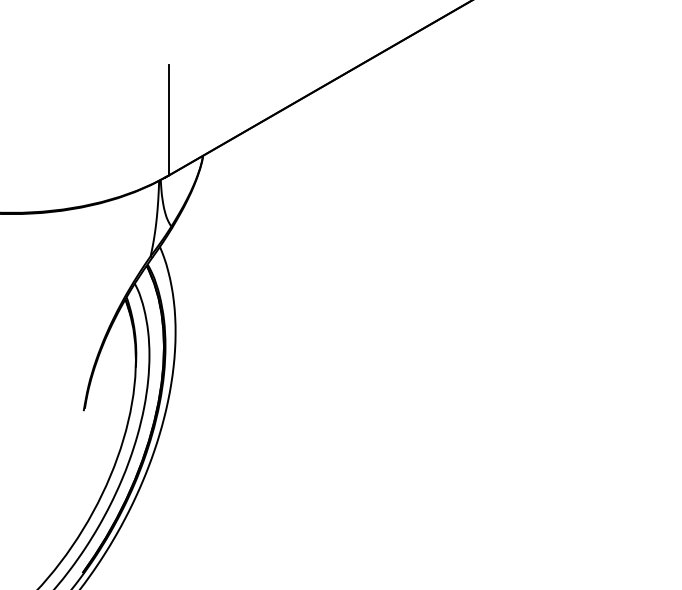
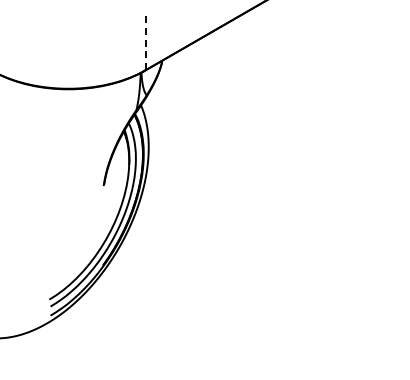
line: (168, 120) -> (145, 43), solid -> dashed

